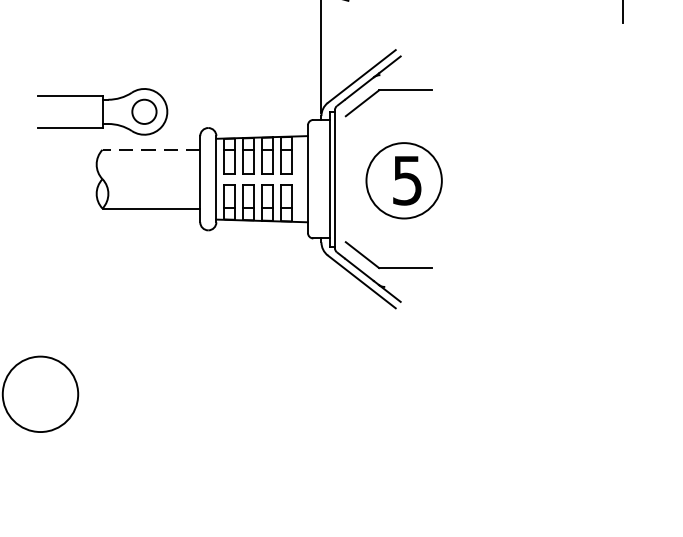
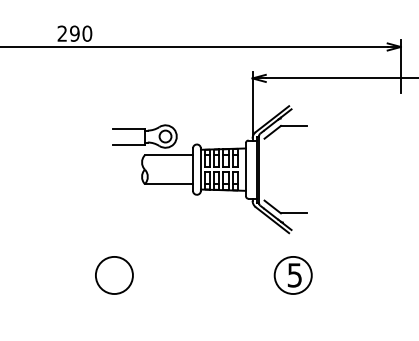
line: (150, 150) -> (168, 155), dashed -> solid
part: (402, 180) -> (292, 275), moved

